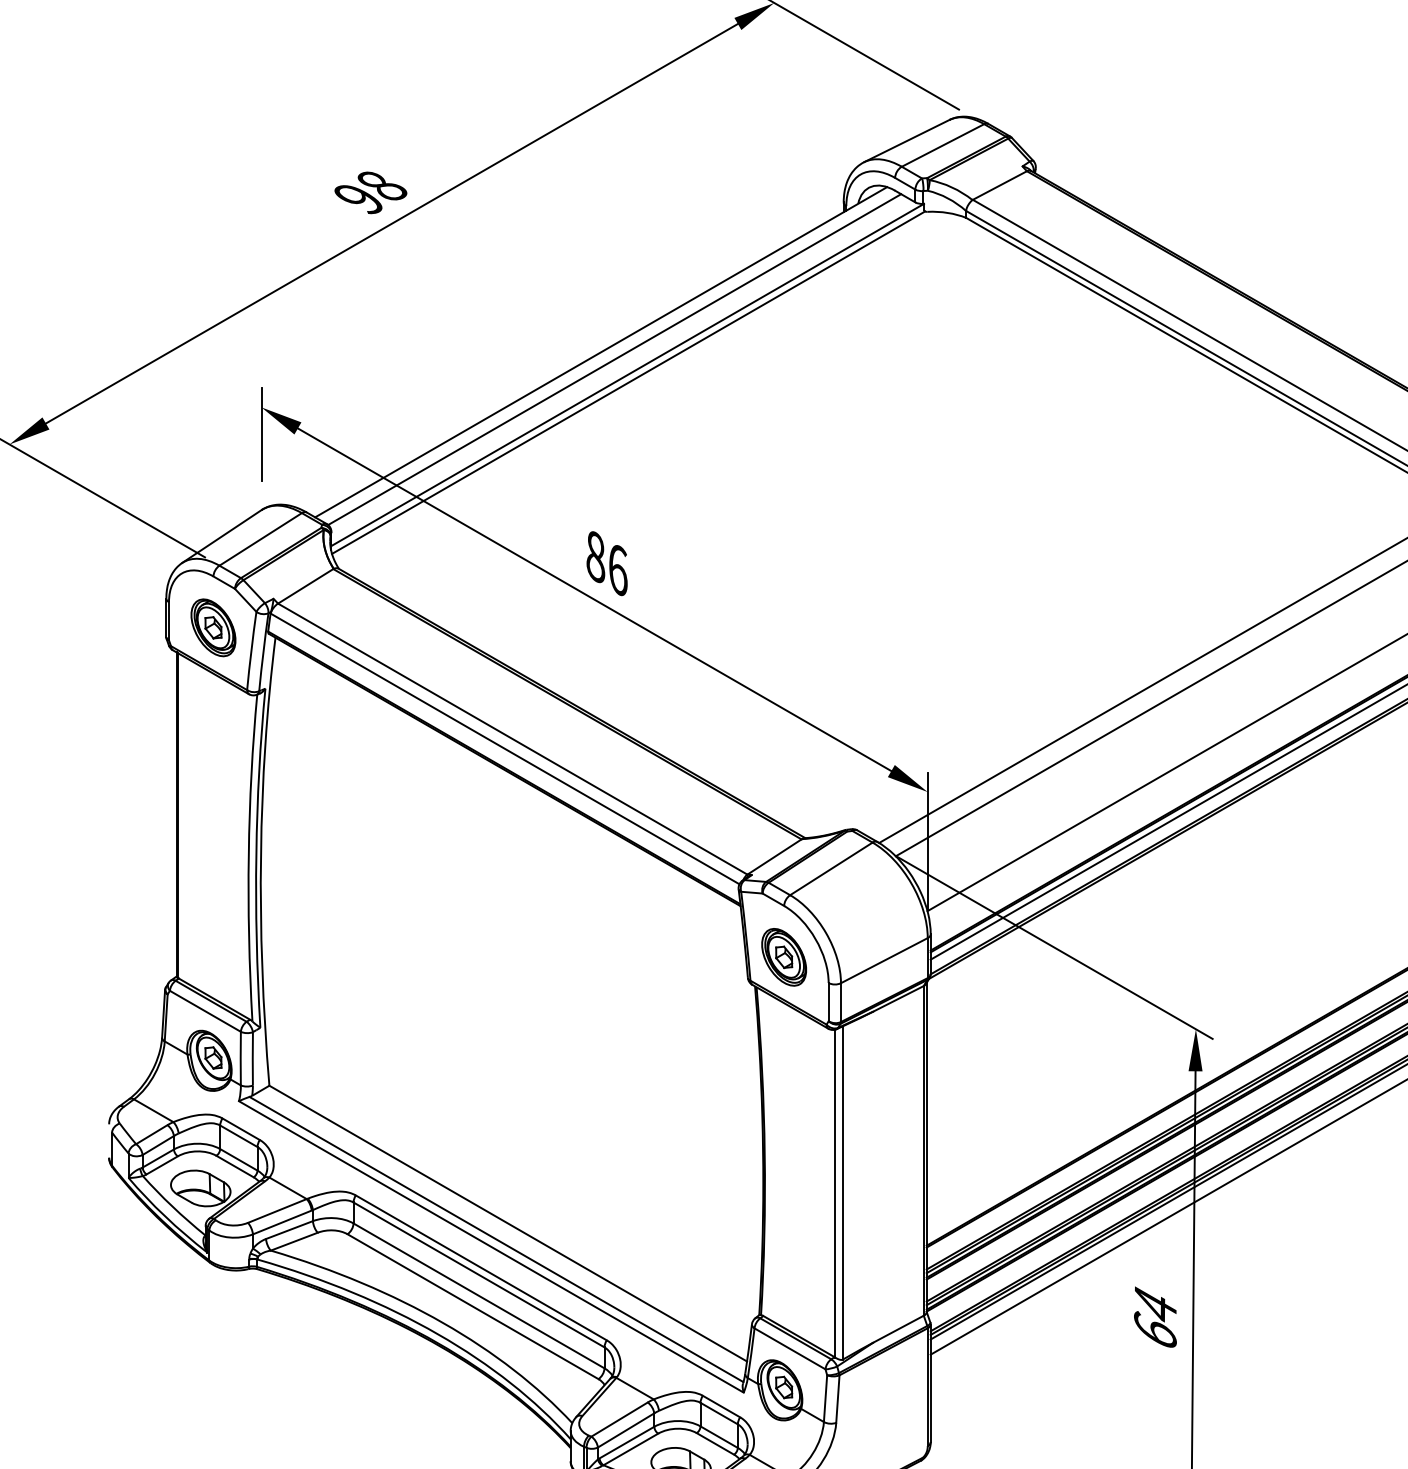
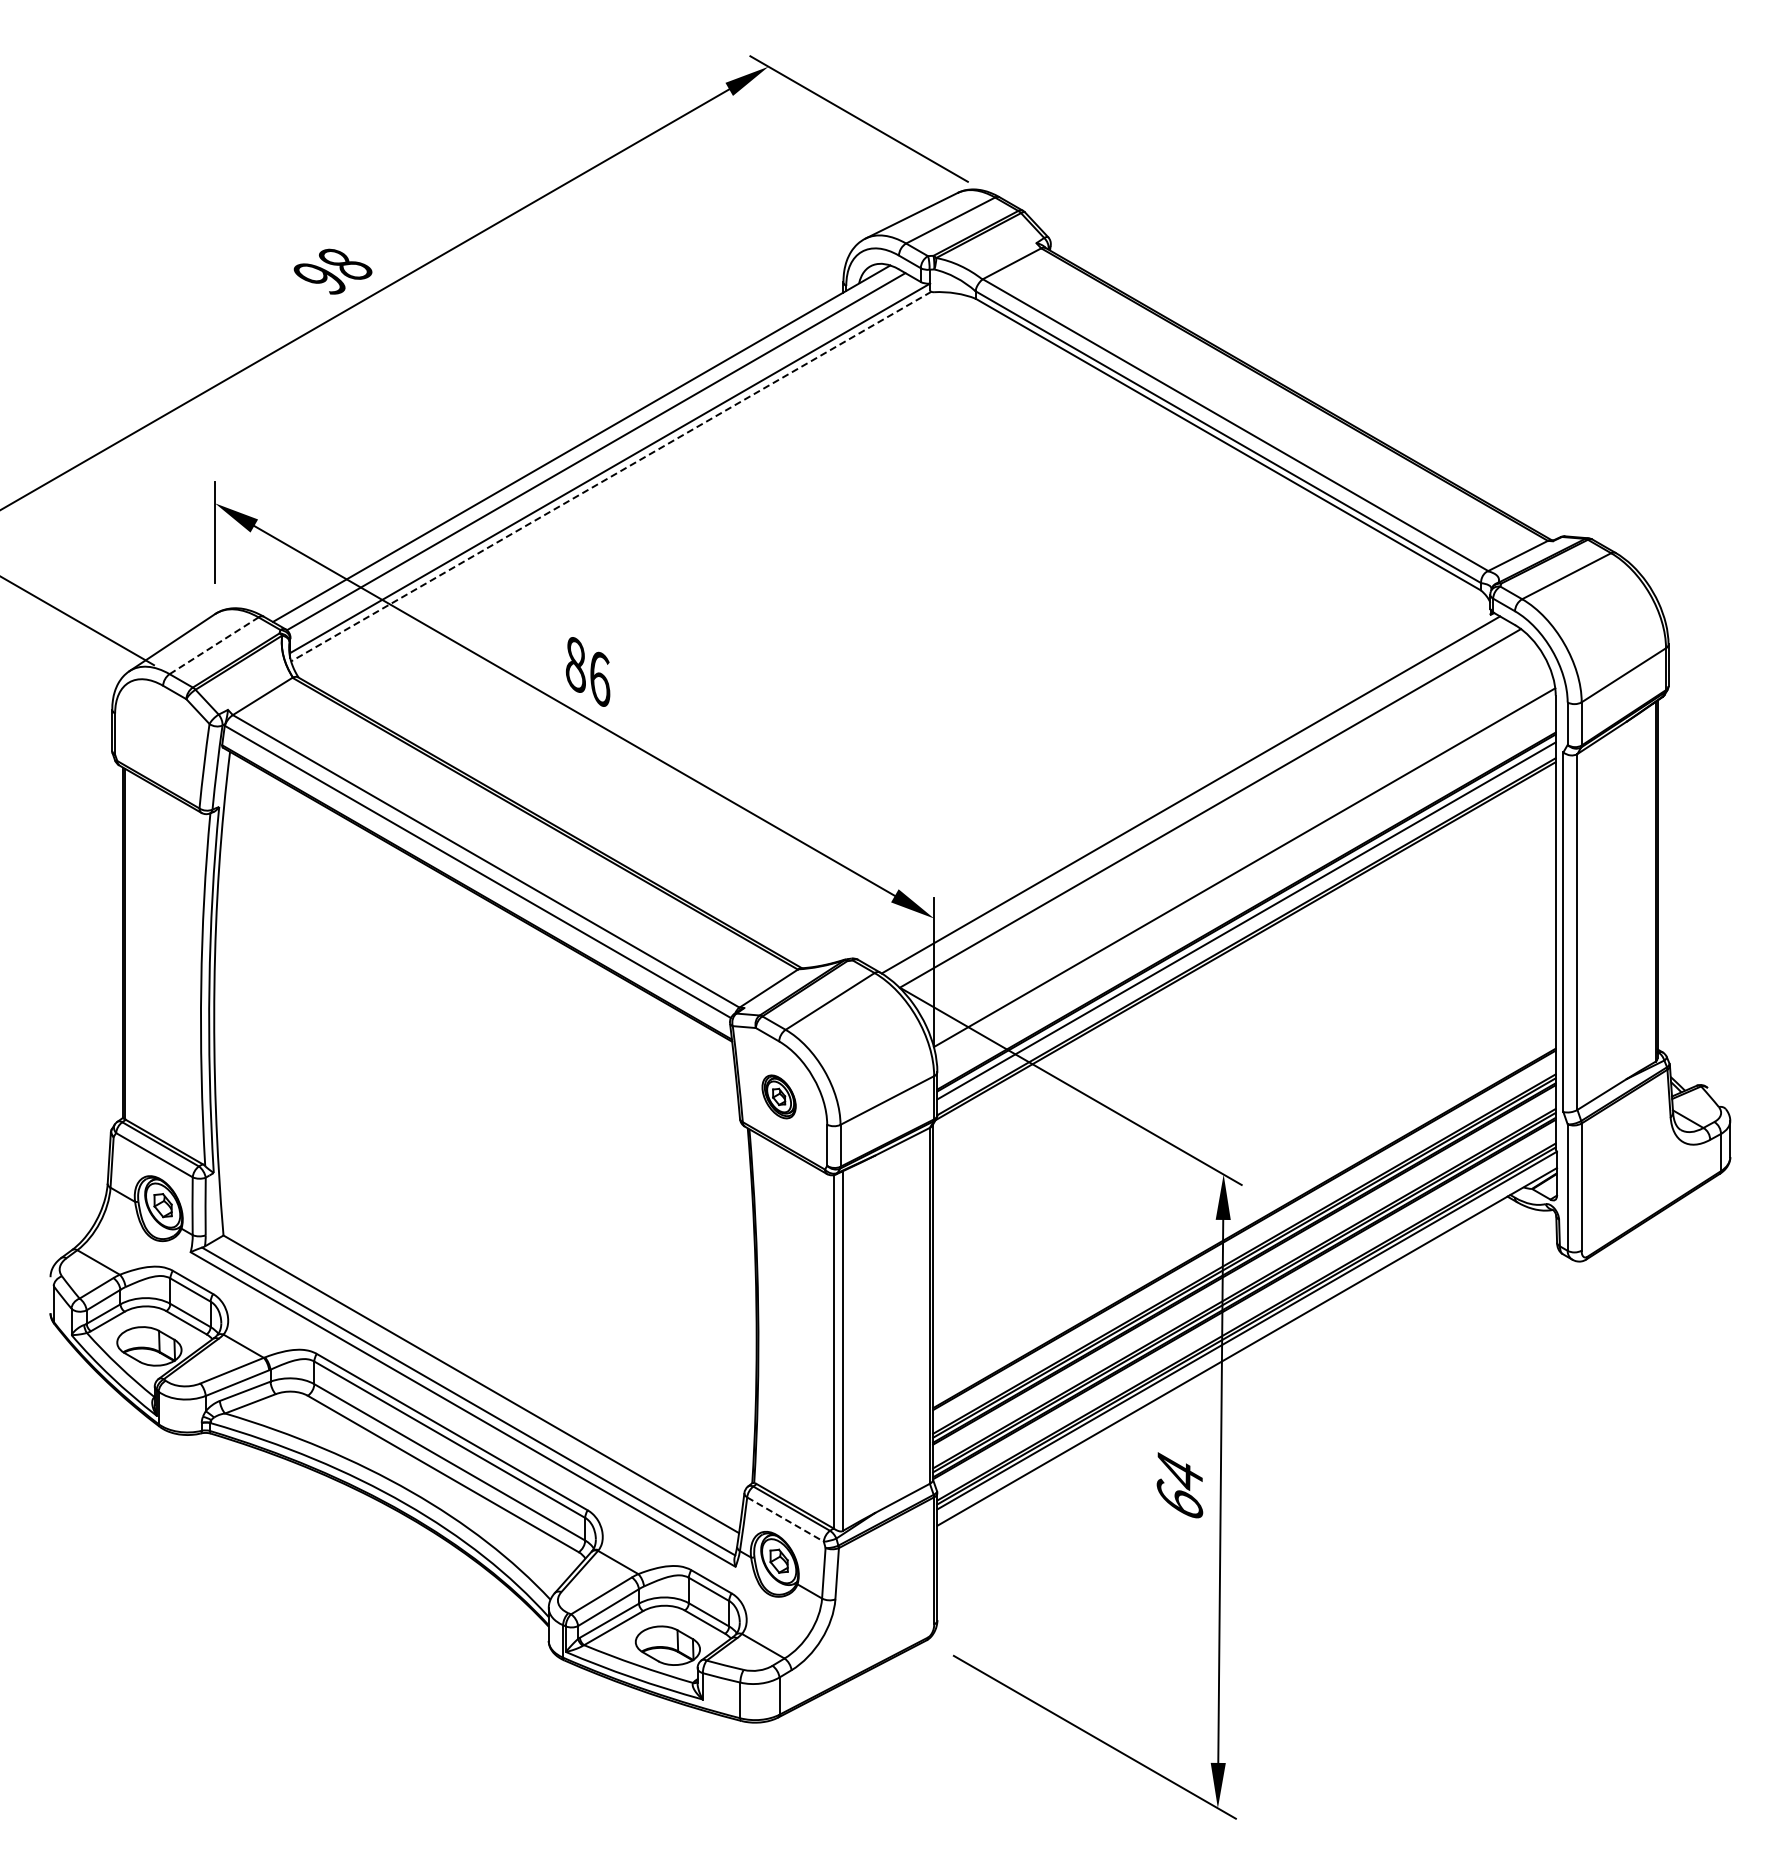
line: (628, 382) -> (611, 476), solid -> dashed
line: (261, 539) -> (214, 645), solid -> dashed
part: (212, 627) -> (162, 740), removed
part: (783, 956) -> (778, 1096), size x0.7
line: (790, 1348) -> (785, 1519), solid -> dashed

